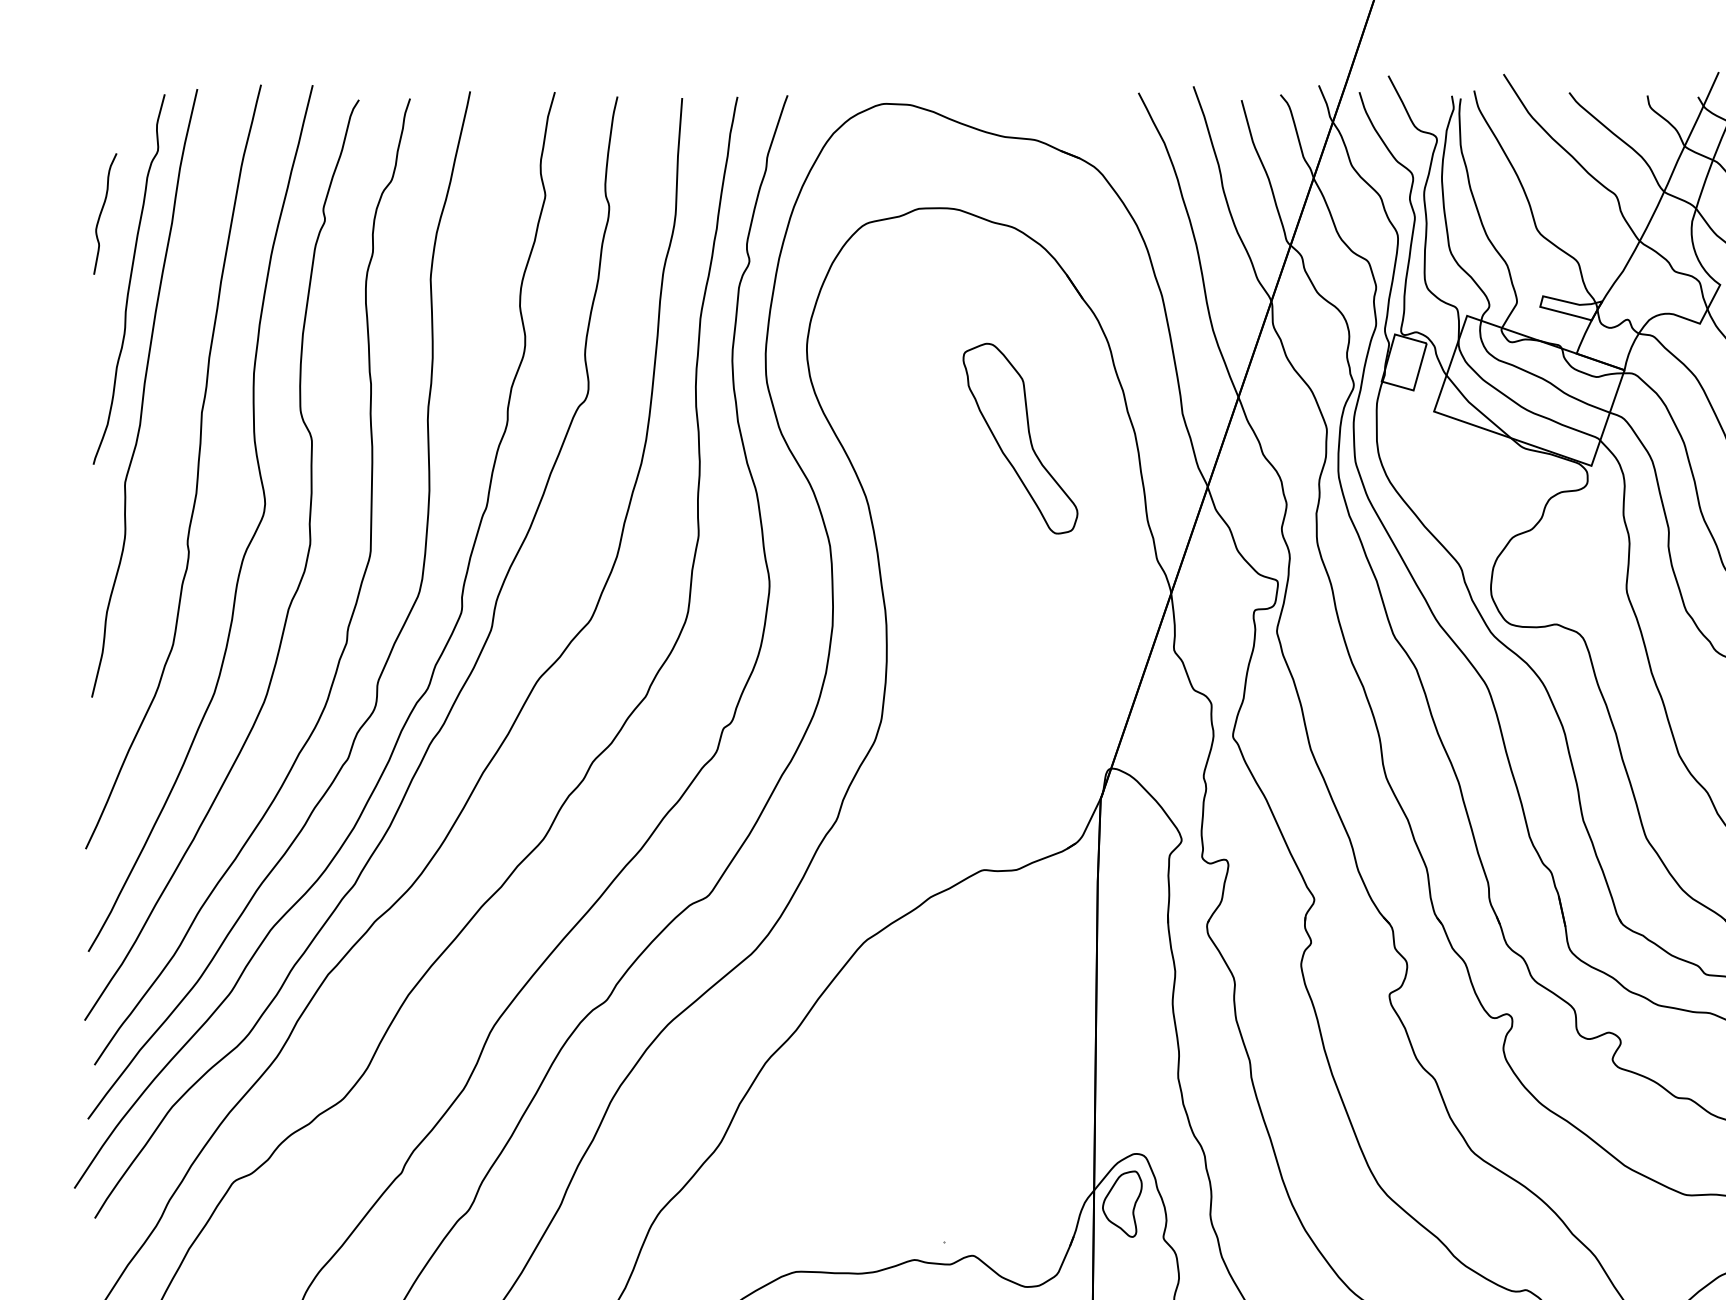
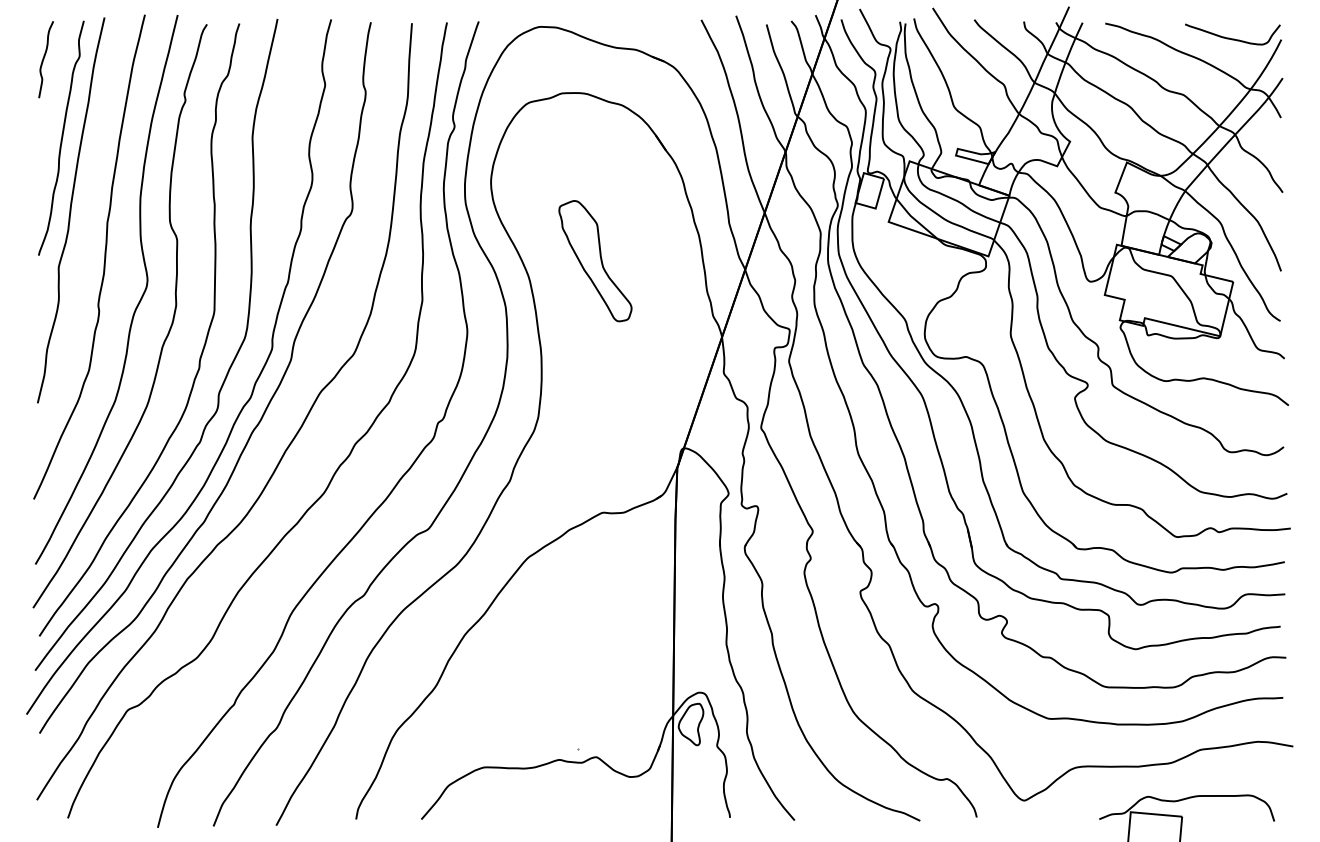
curve: (102, 213) -> (44, 59), moved
part: (1020, 439) -> (595, 261), moved

